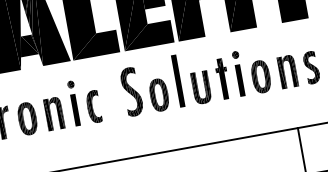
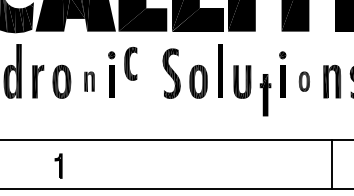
part: (261, 76) -> (304, 81), size x0.6
part: (222, 79) -> (265, 95), moved
part: (93, 106) -> (130, 63), moved
part: (54, 113) -> (89, 81), size x0.6

